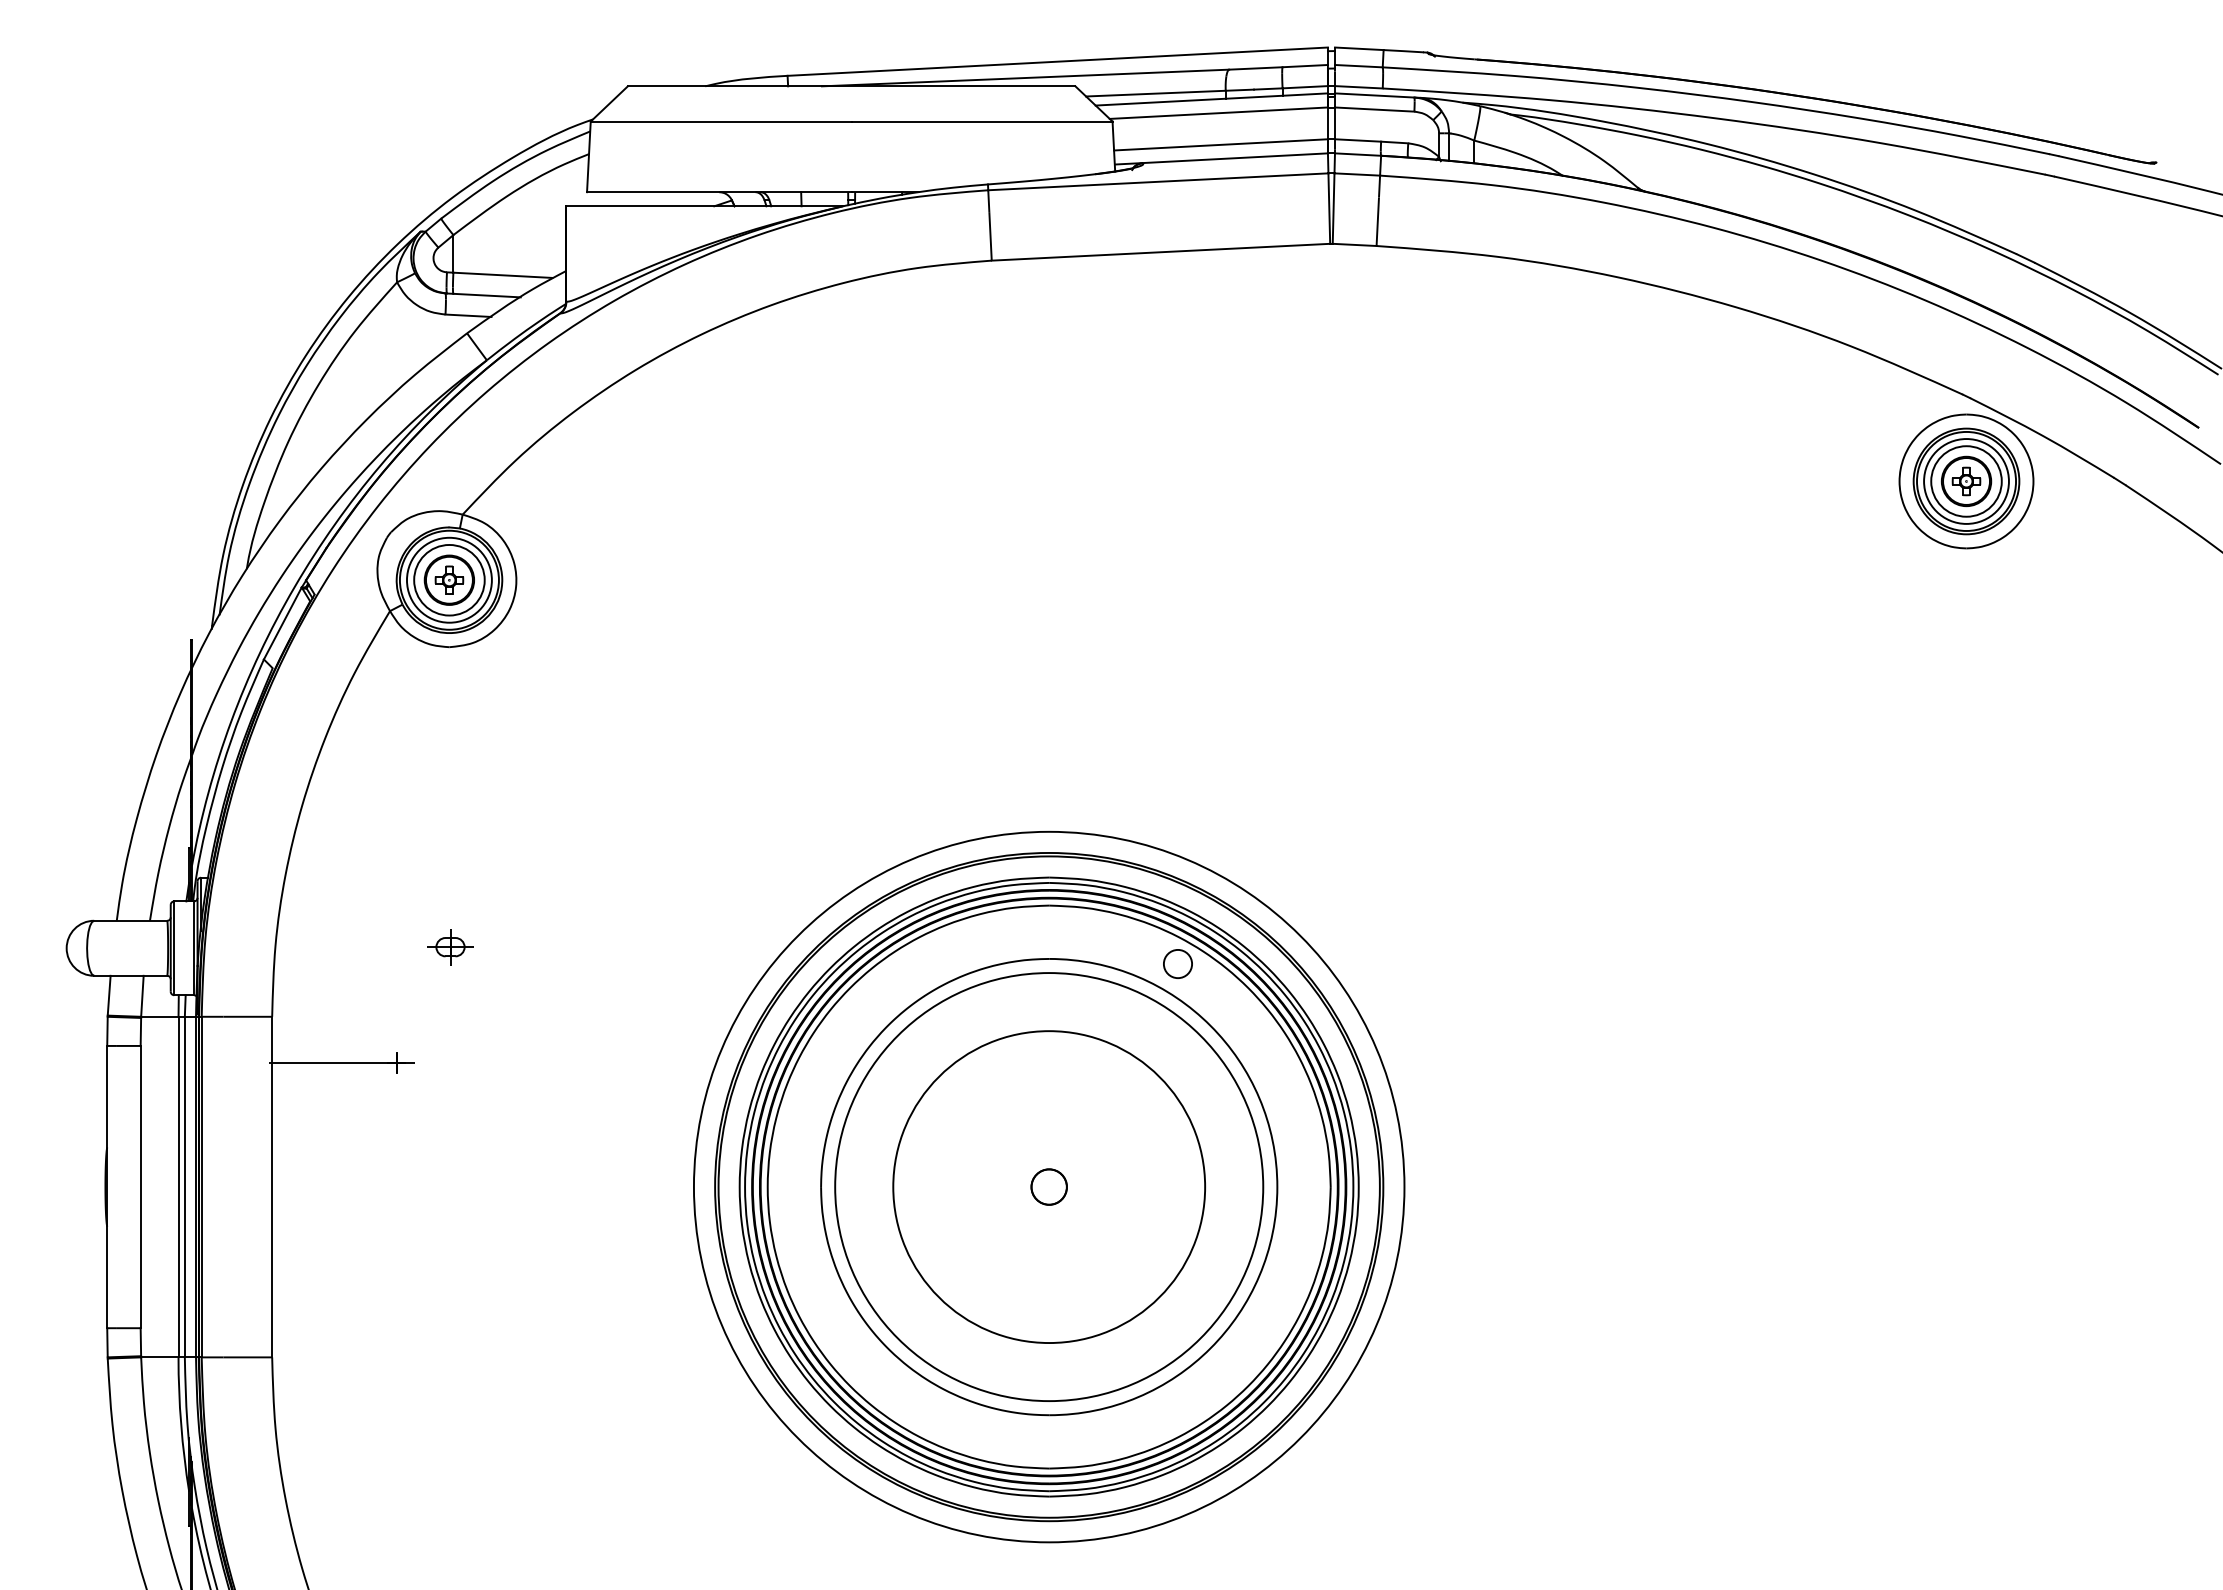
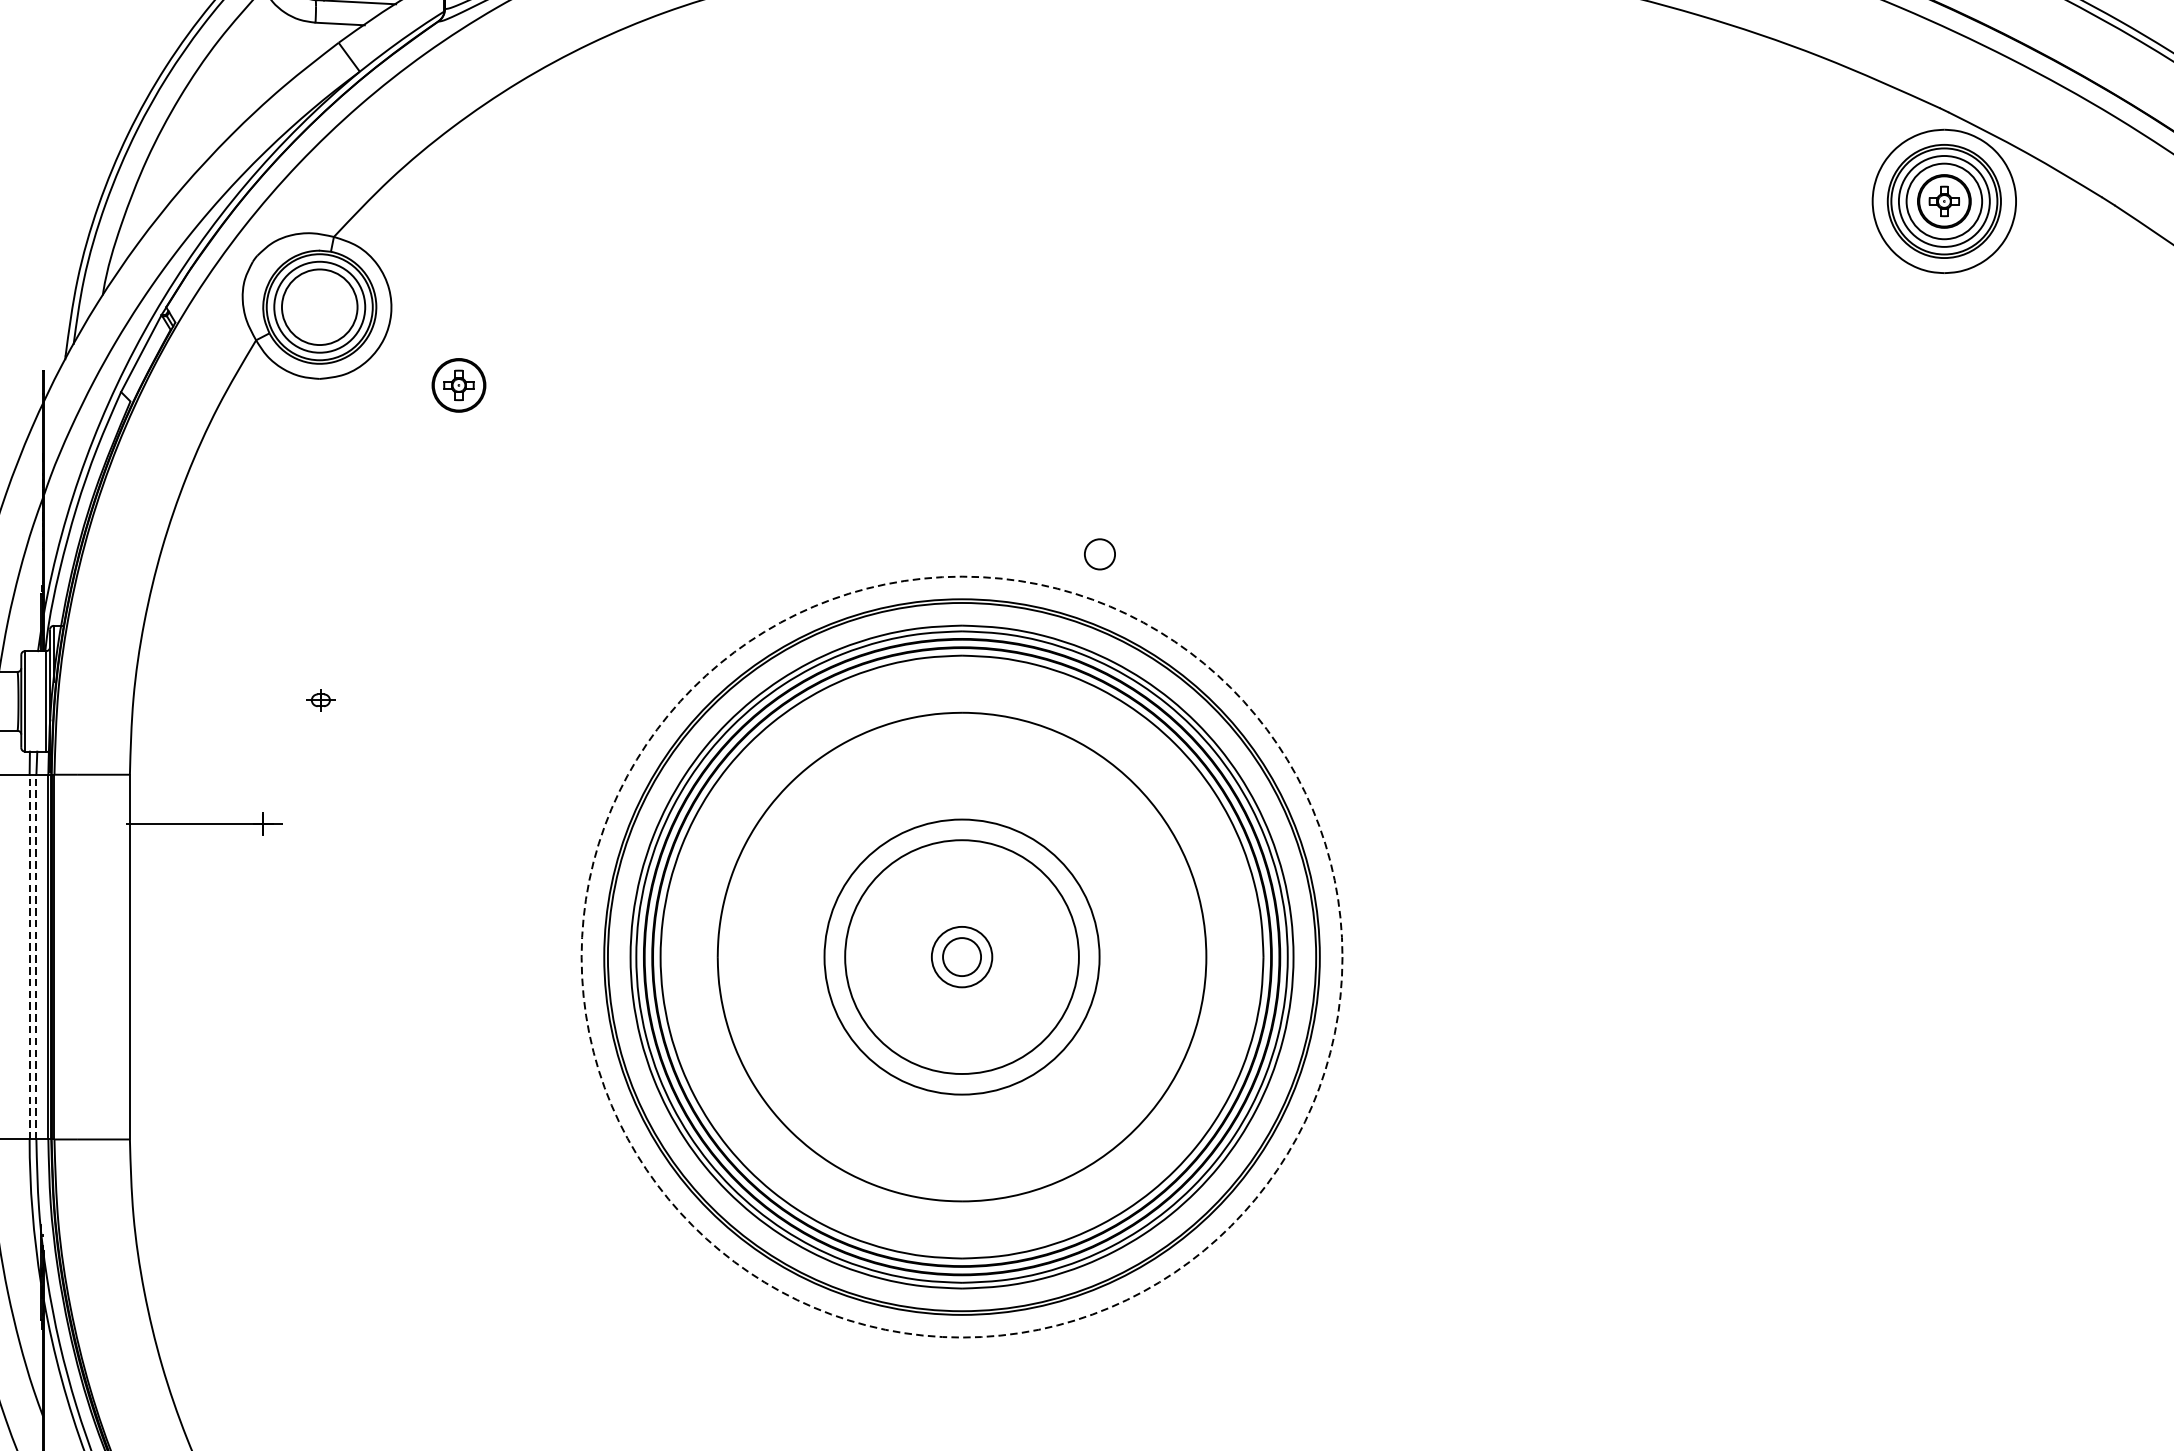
part: (448, 579) -> (457, 384), moved
part: (450, 947) -> (320, 700), size x0.6
circle: (1177, 963) -> (1099, 553), moved
line: (178, 1186) -> (29, 956), solid -> dashed
line: (184, 1186) -> (36, 956), solid -> dashed
circle: (1048, 1186) -> (961, 956), size x1.6
circle: (1048, 1186) -> (961, 956), solid -> dashed
circle: (1049, 1187) -> (962, 957), size x0.6
circle: (1049, 1187) -> (962, 957), size x0.7

